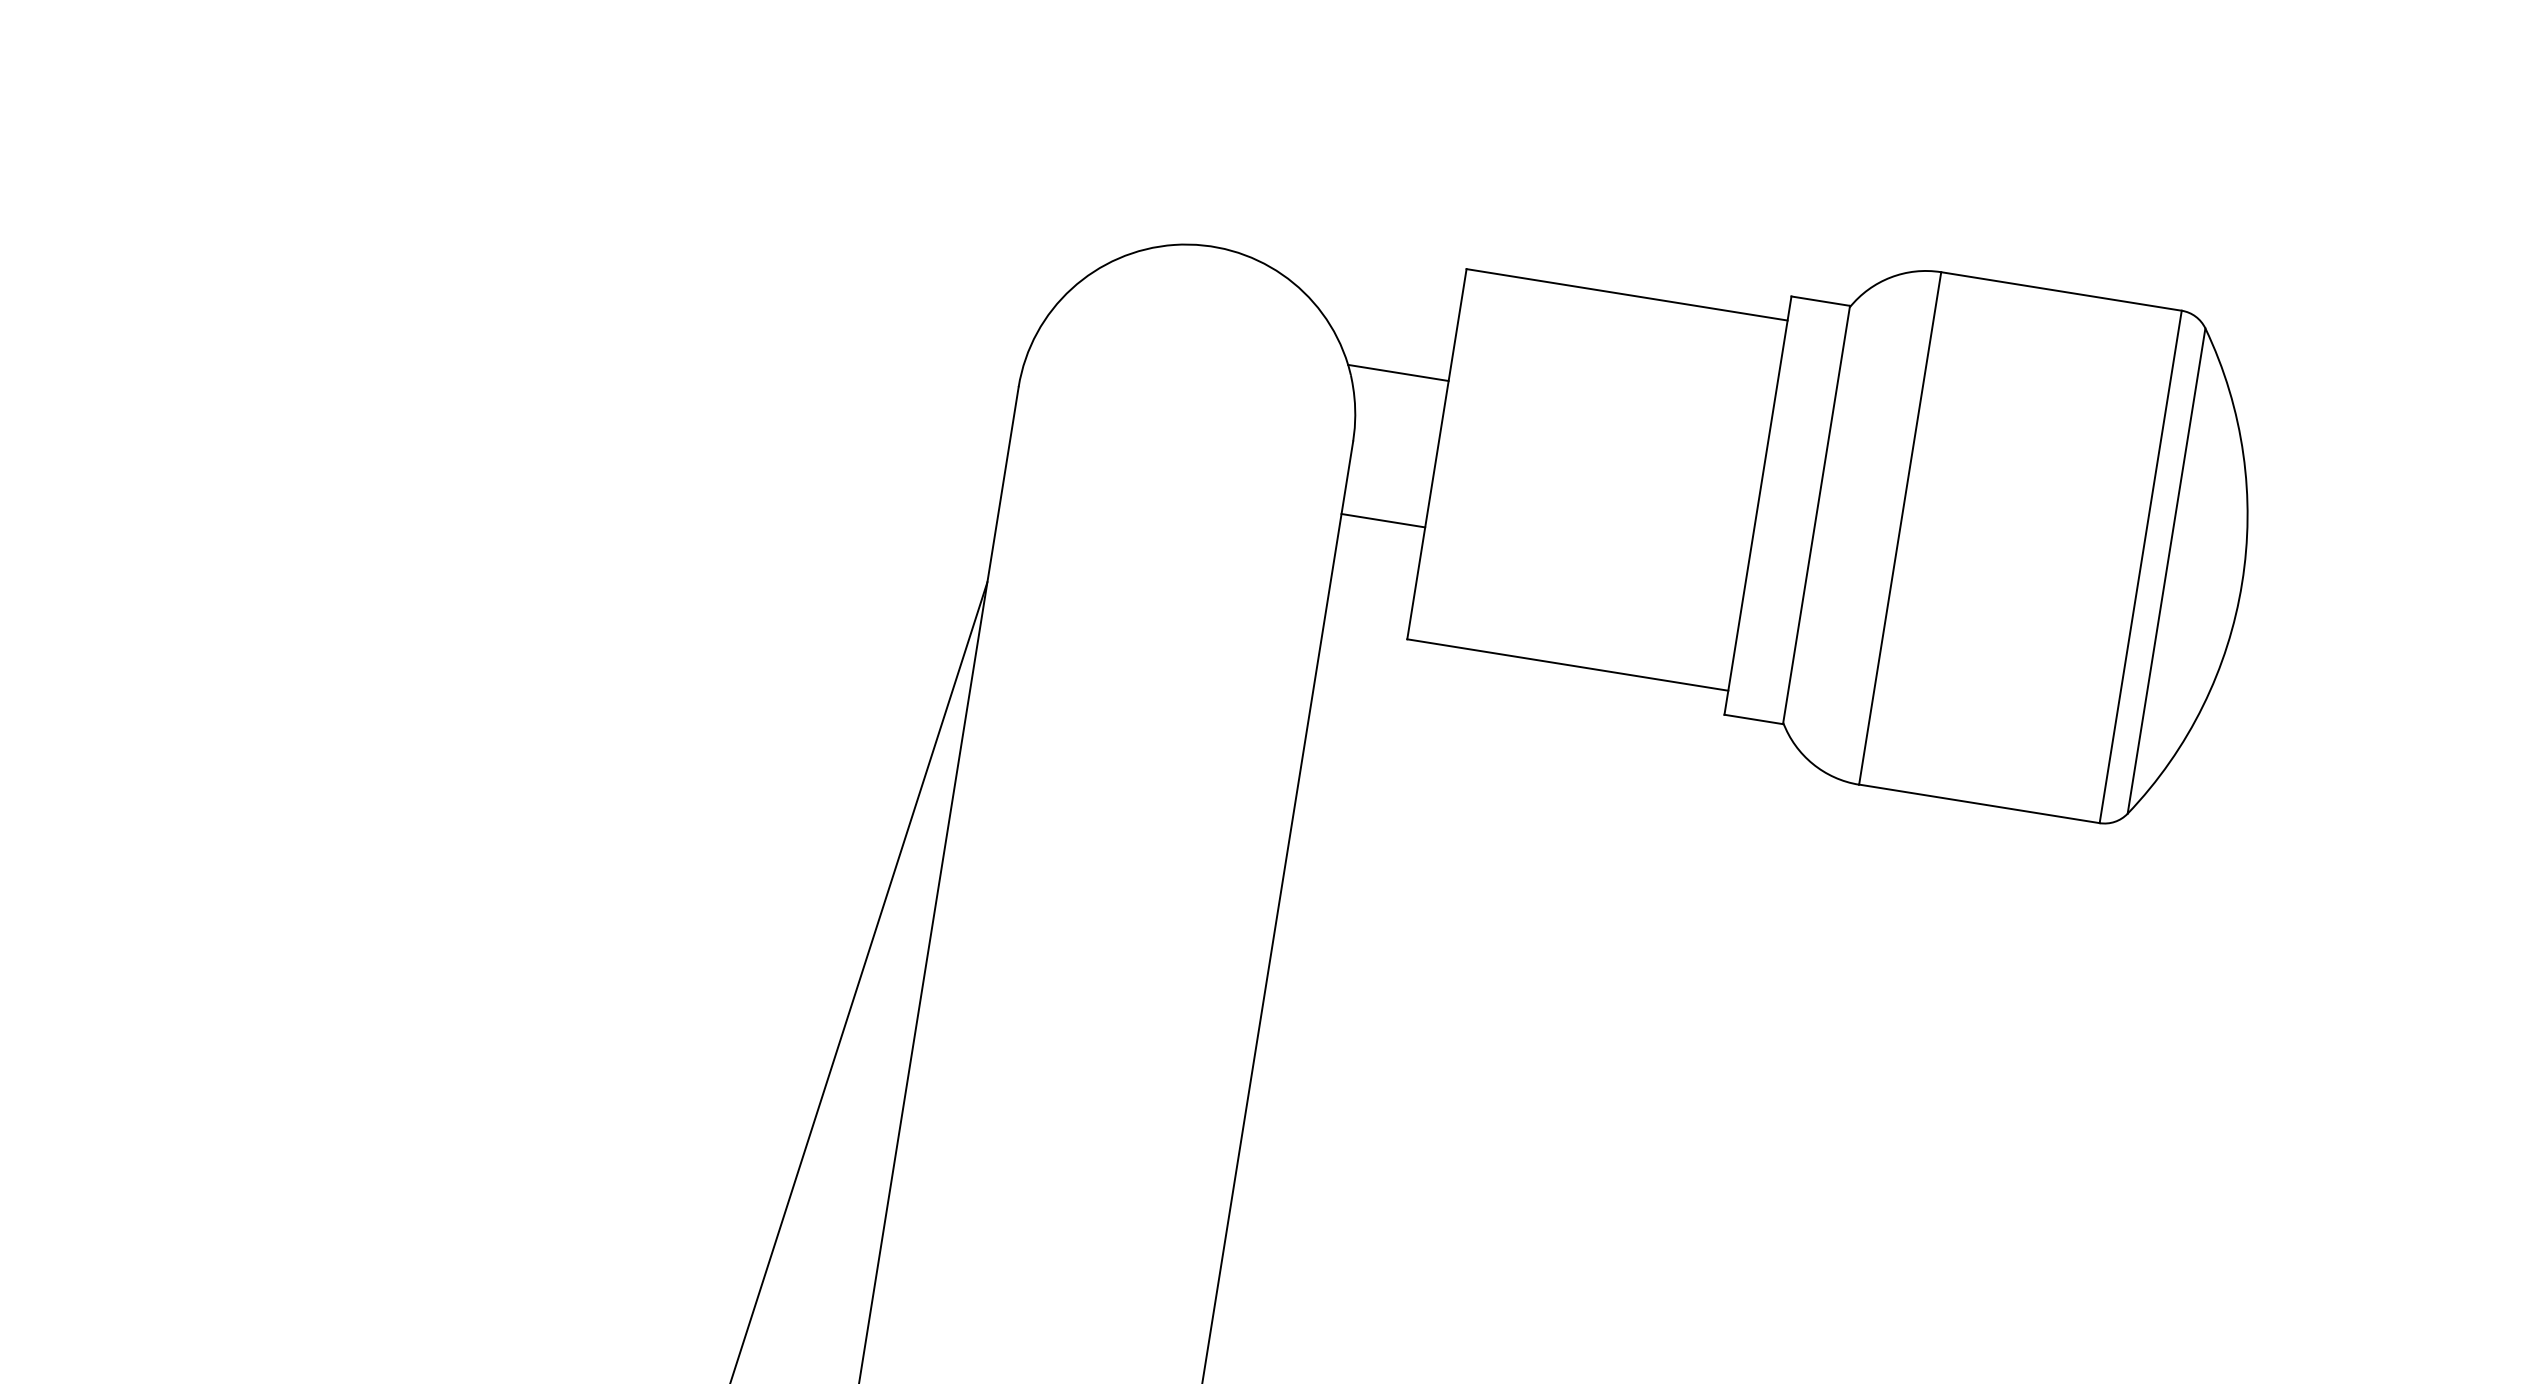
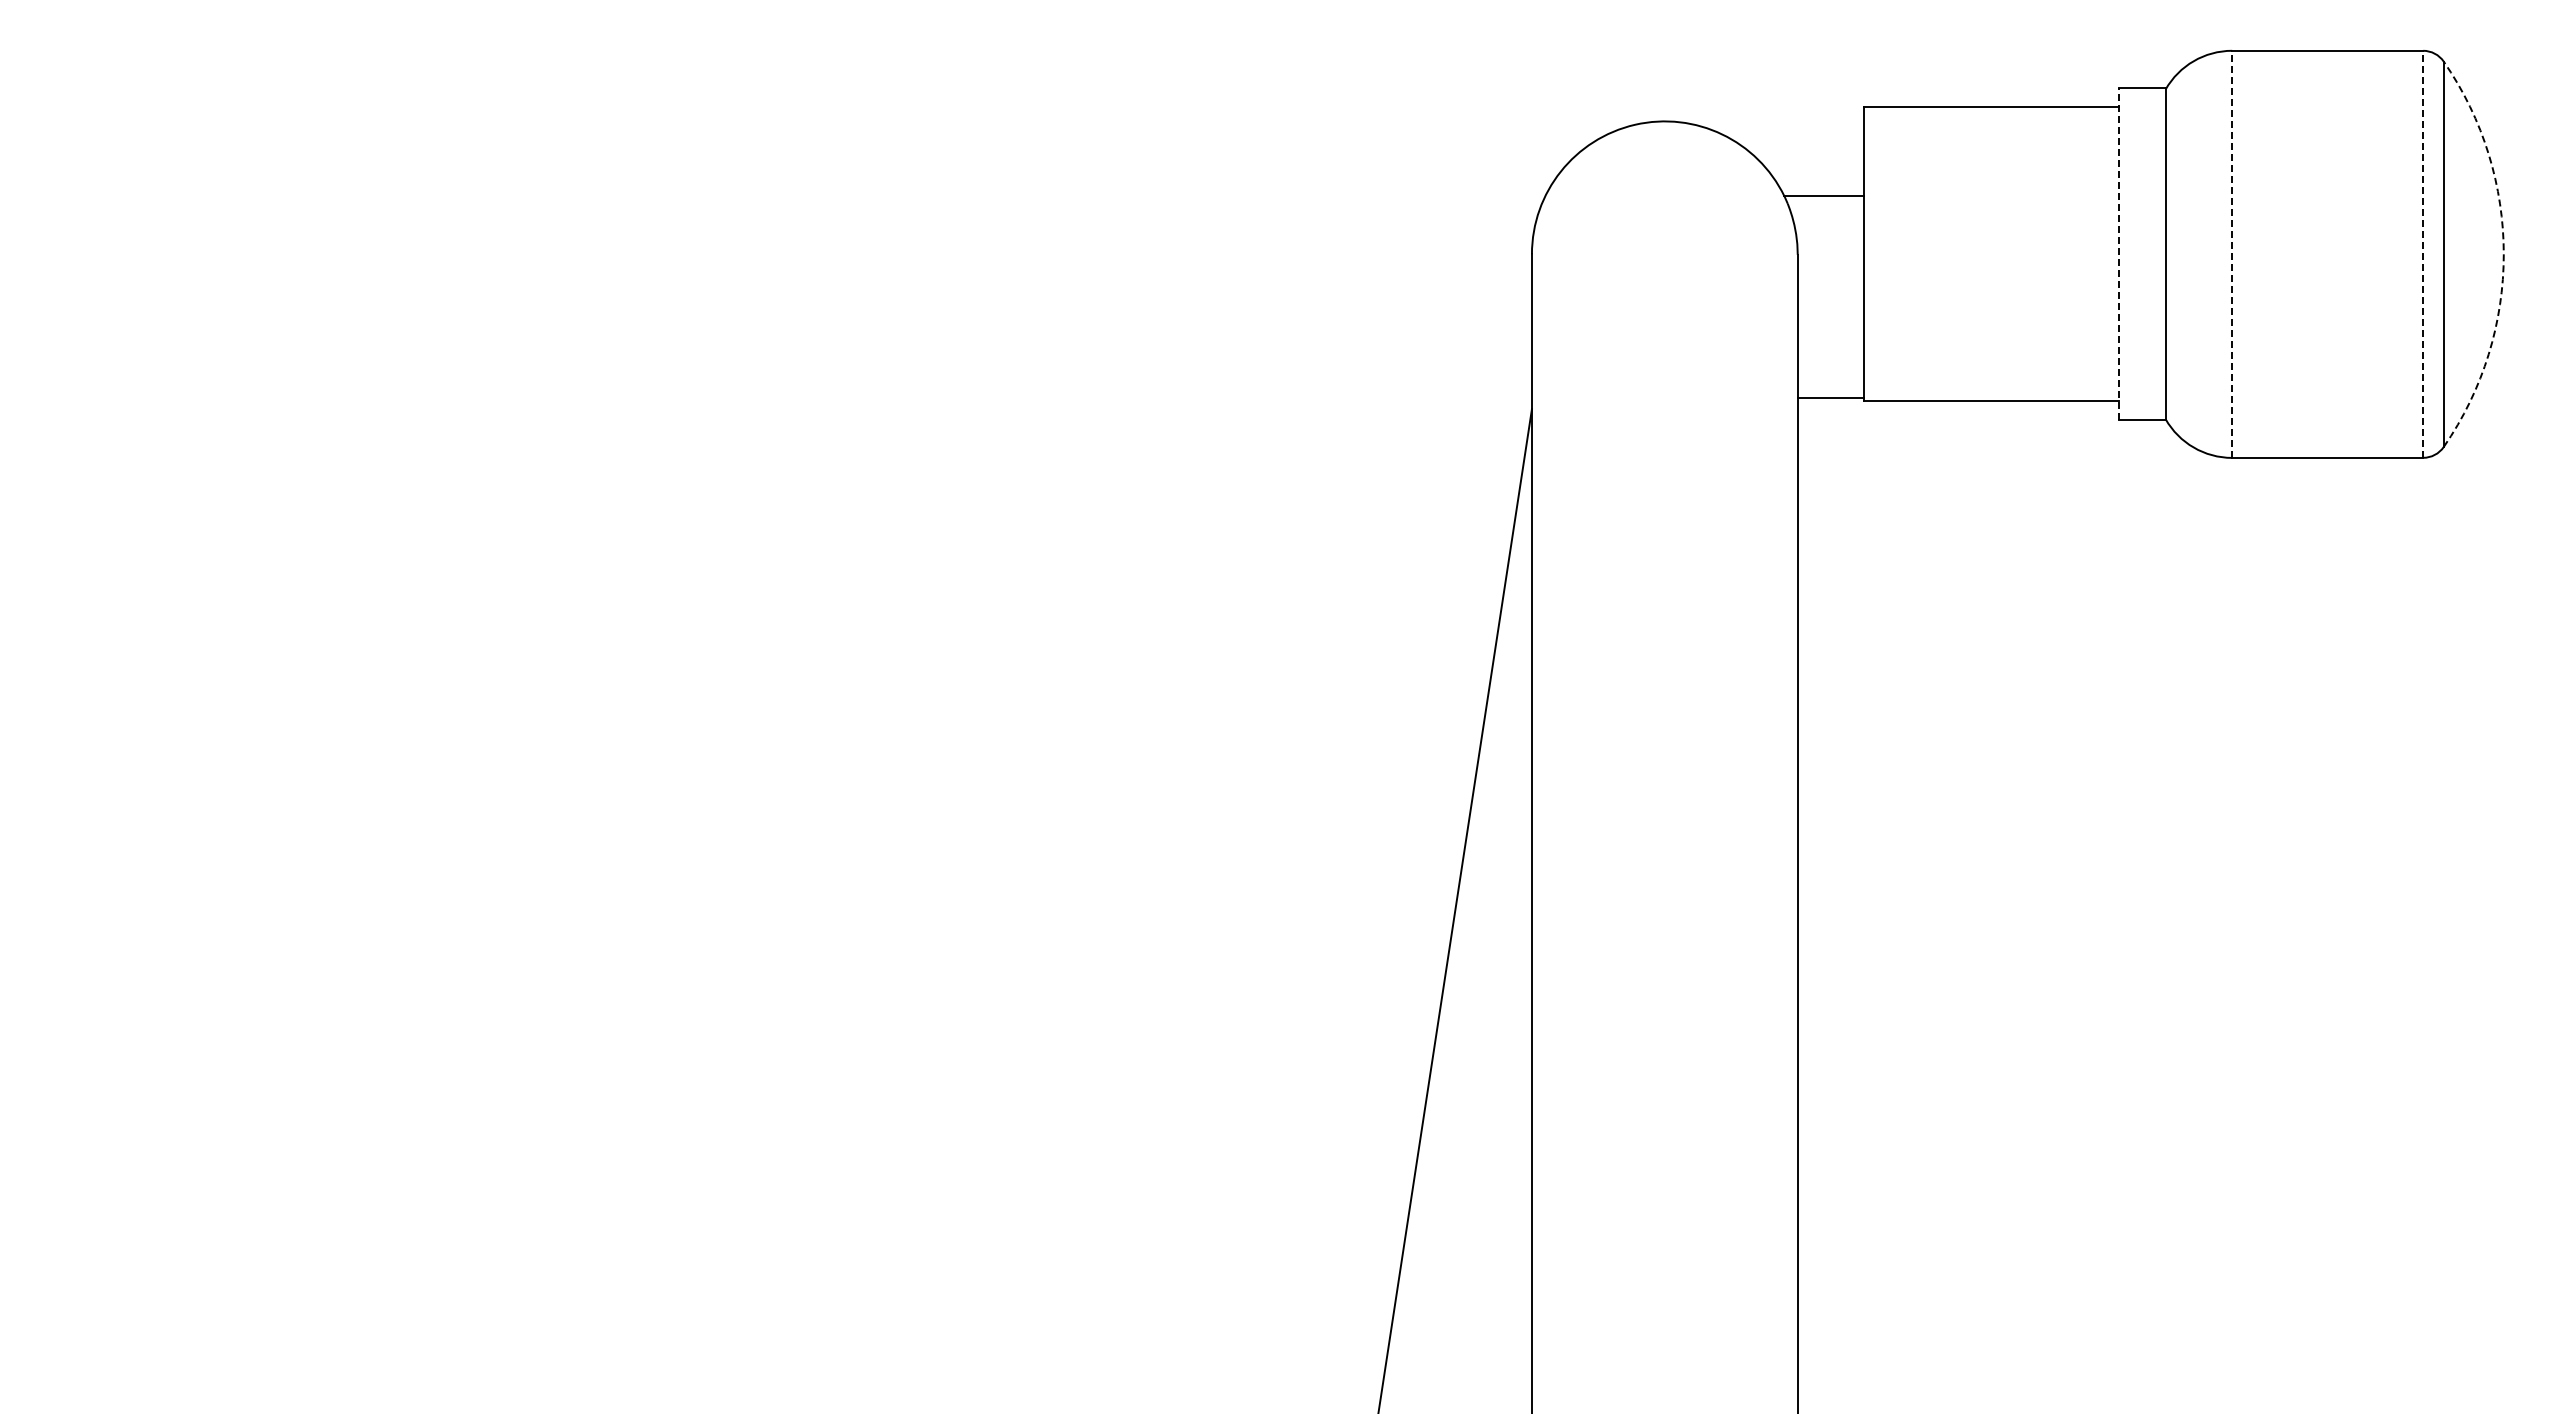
line: (1758, 504) -> (2119, 253), solid -> dashed
line: (1382, 520) -> (1830, 398), moved
line: (1900, 528) -> (2232, 254), solid -> dashed
line: (2141, 567) -> (2423, 254), solid -> dashed
arc: (2241, 583) -> (2503, 254), solid -> dashed

